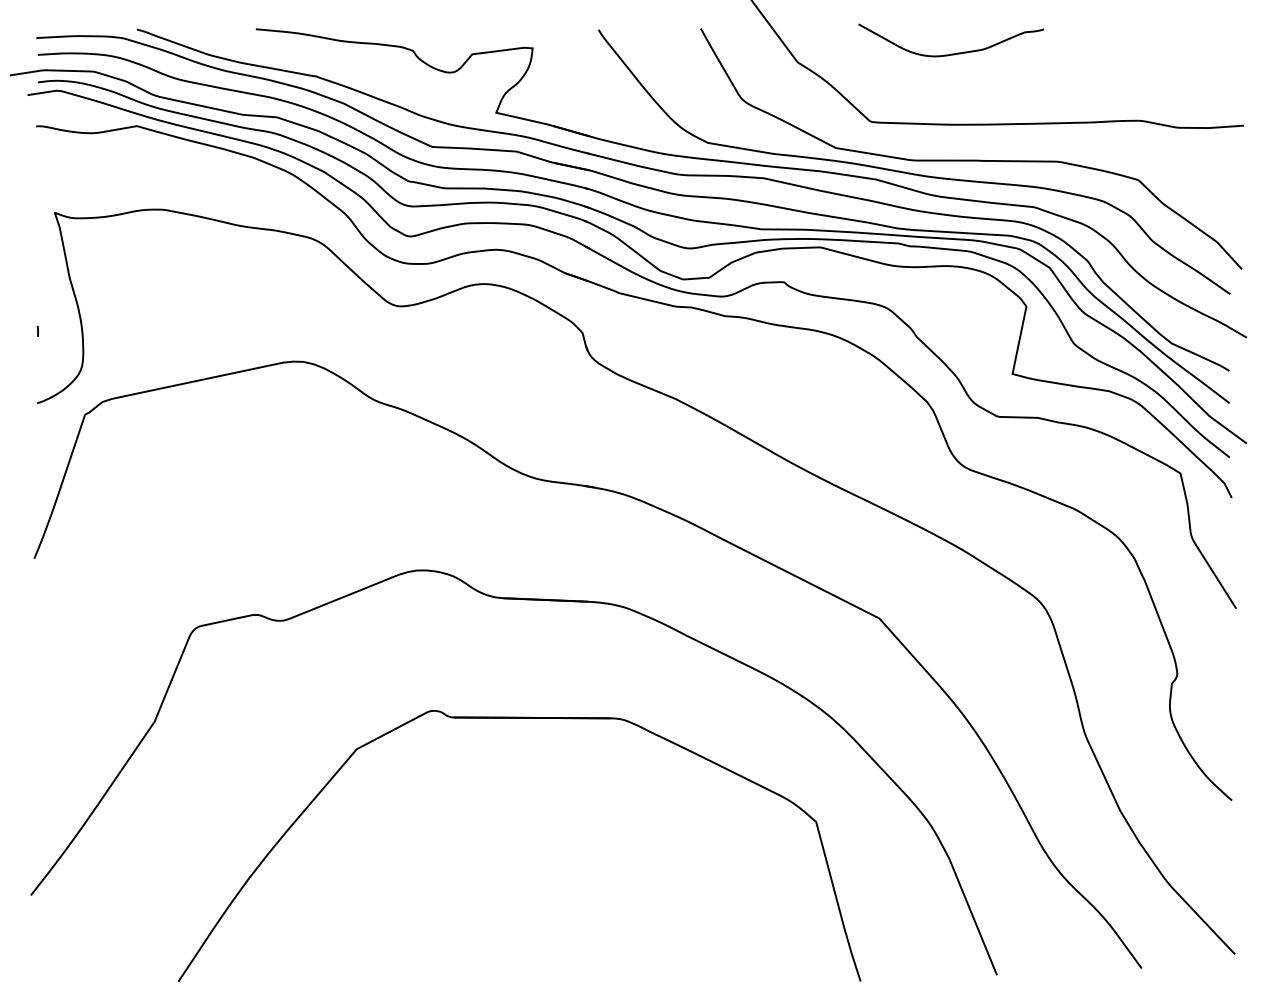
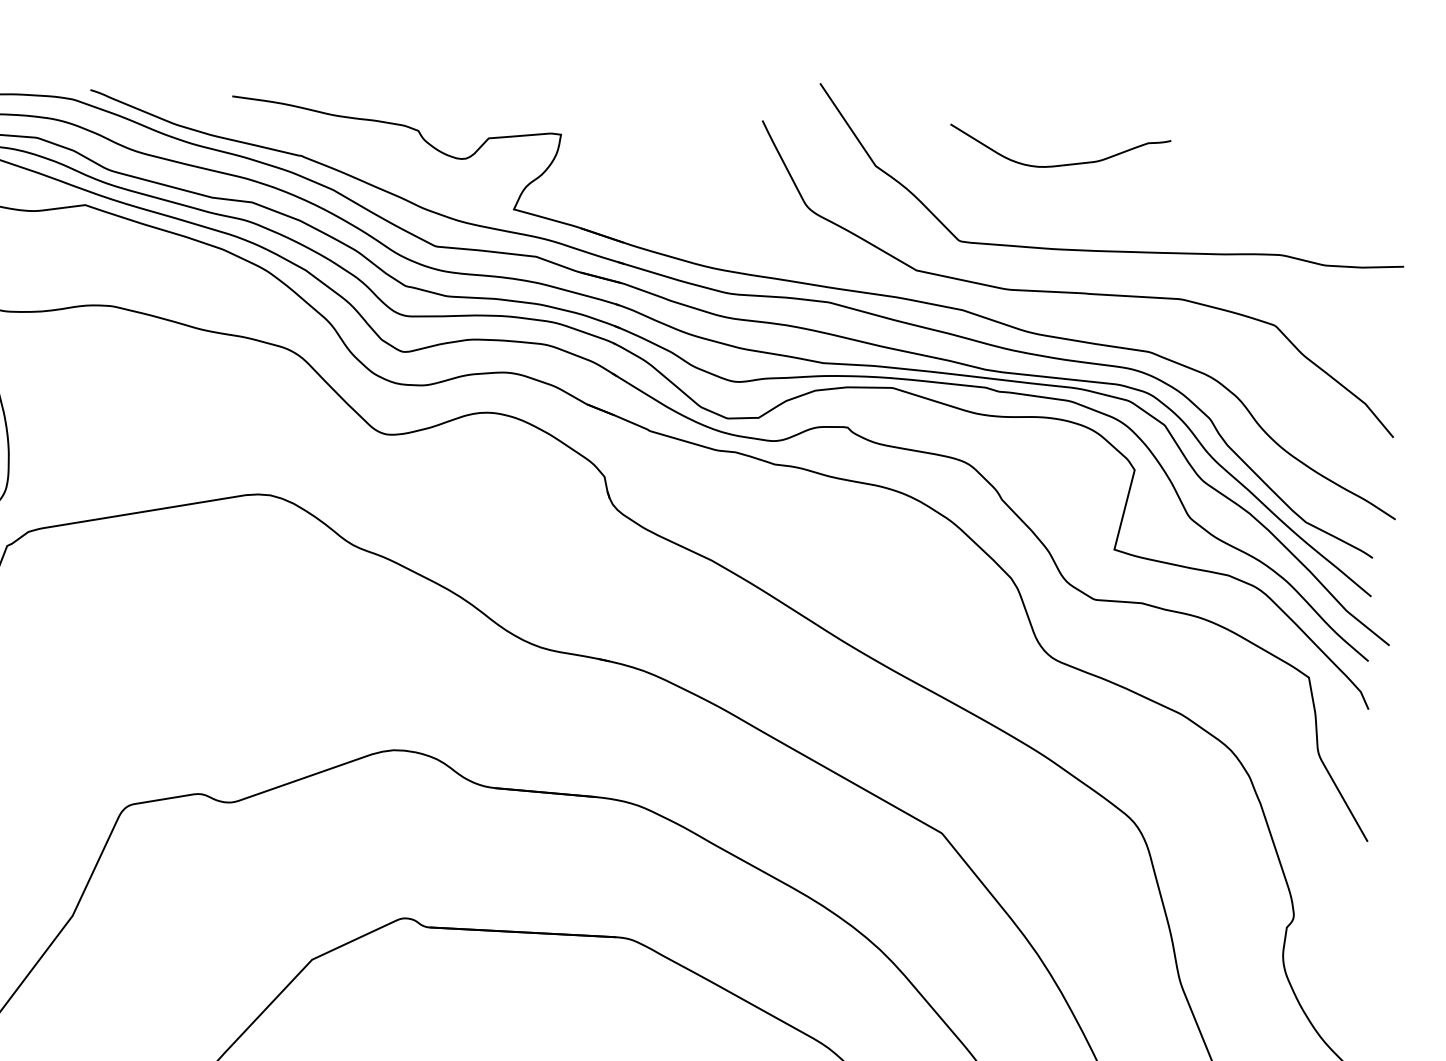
curve: (910, 172) -> (1004, 303), removed

